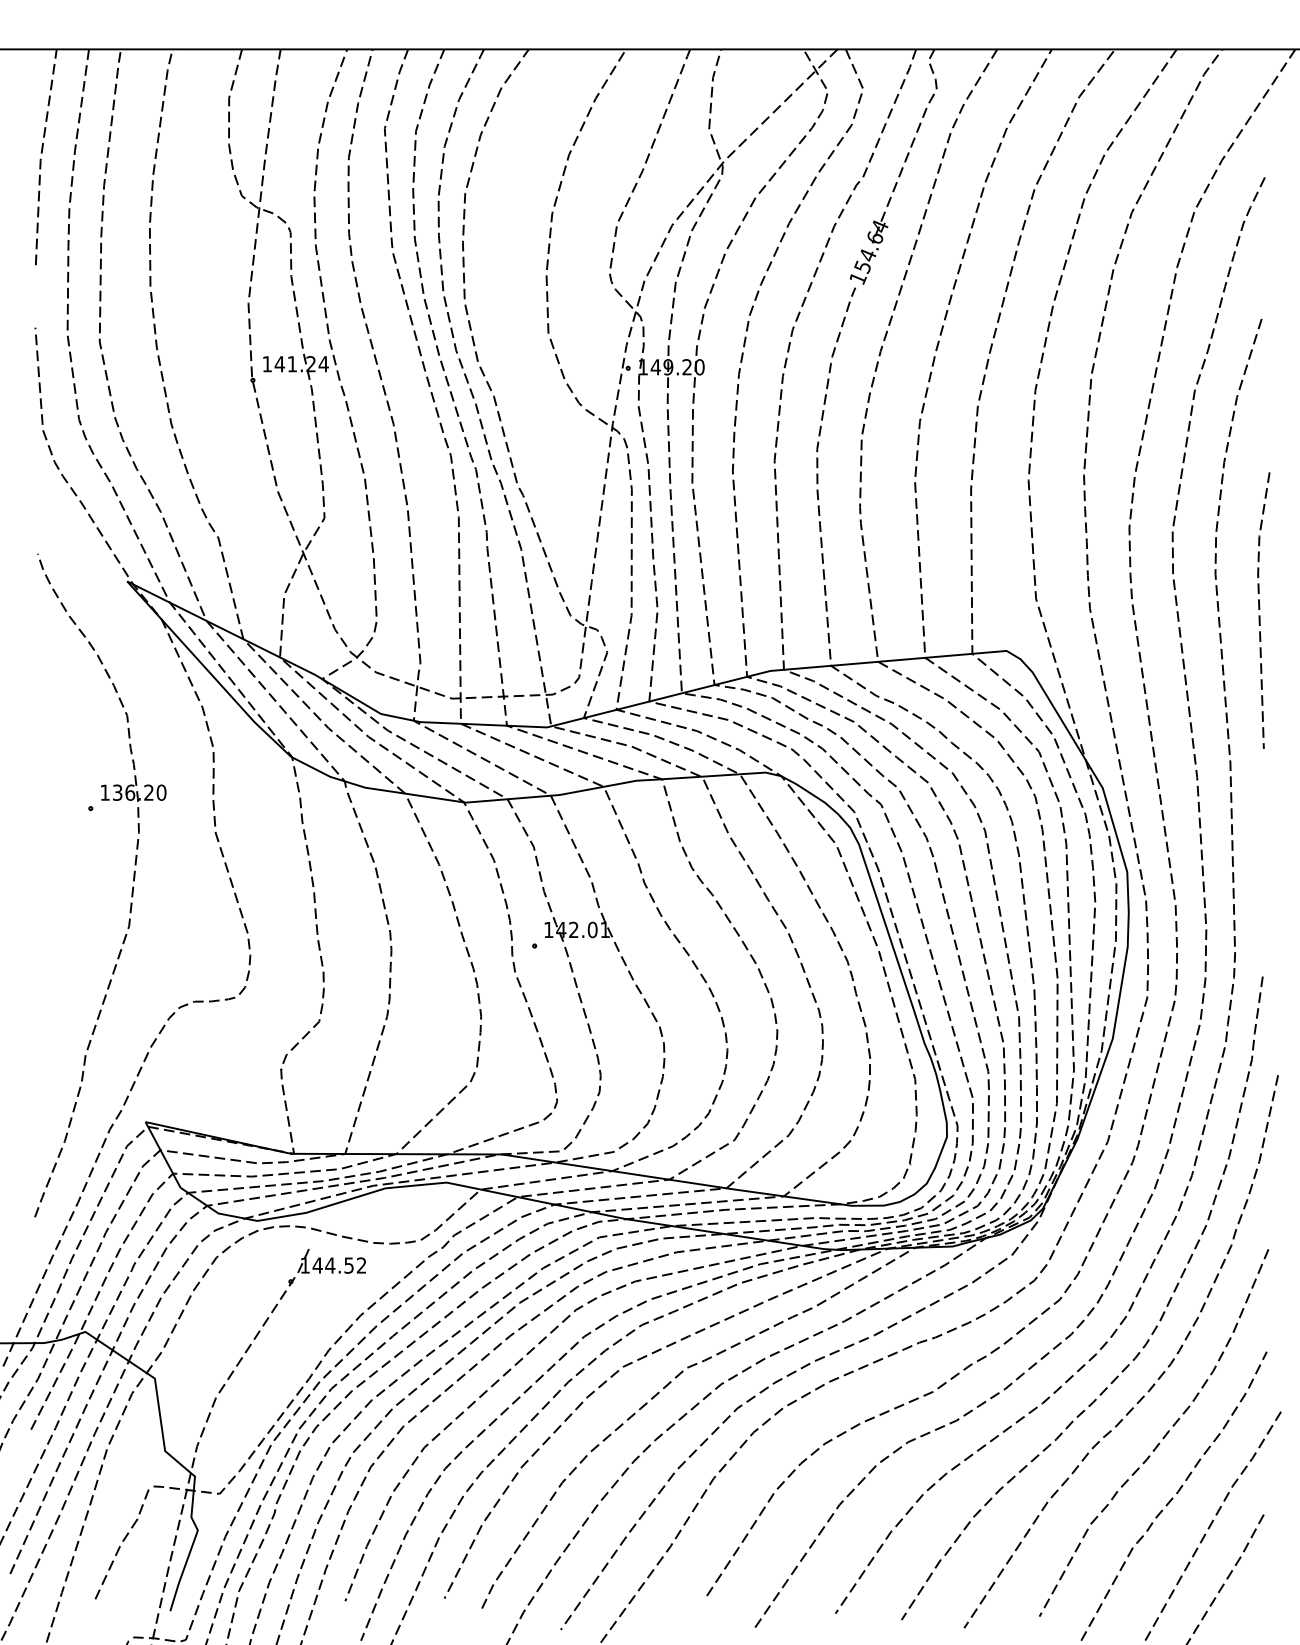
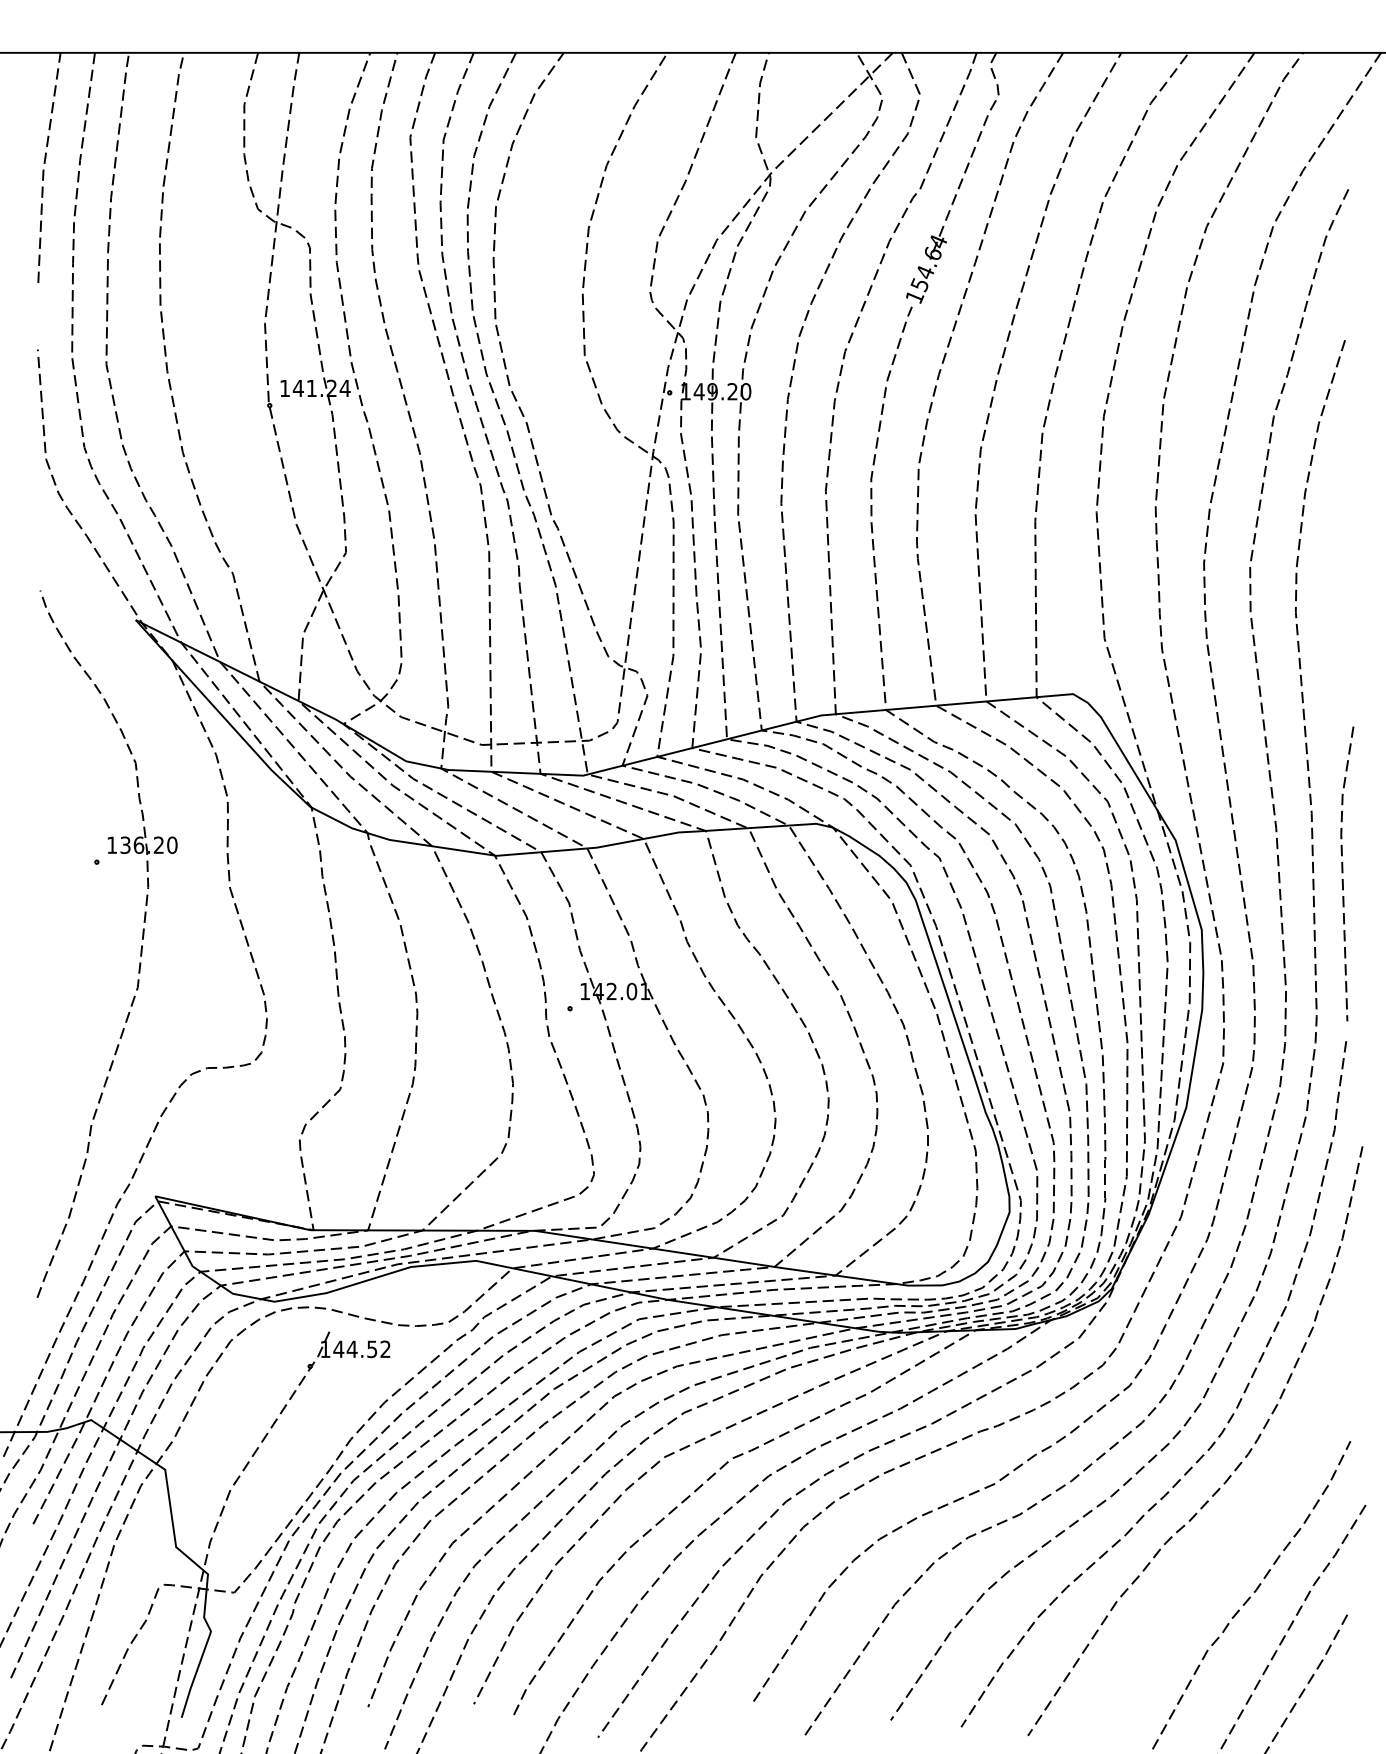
line: (1260, 609) -> (1343, 872), moved
curve: (1162, 1437) -> (1239, 1532), removed

